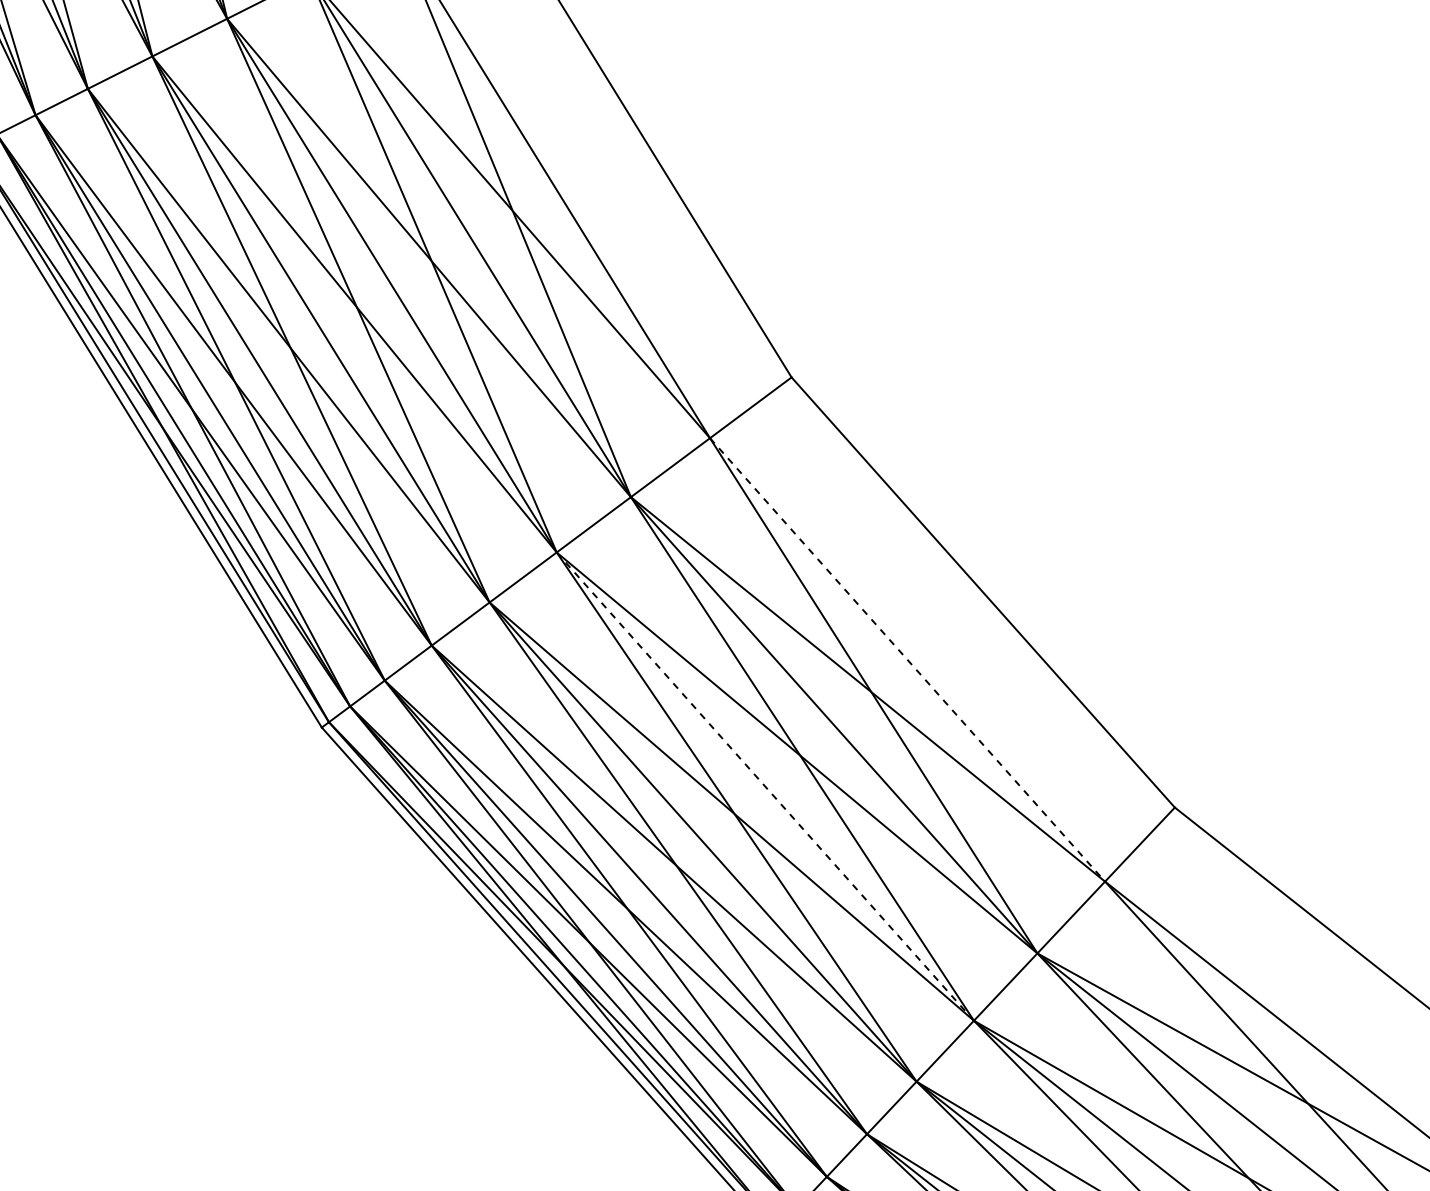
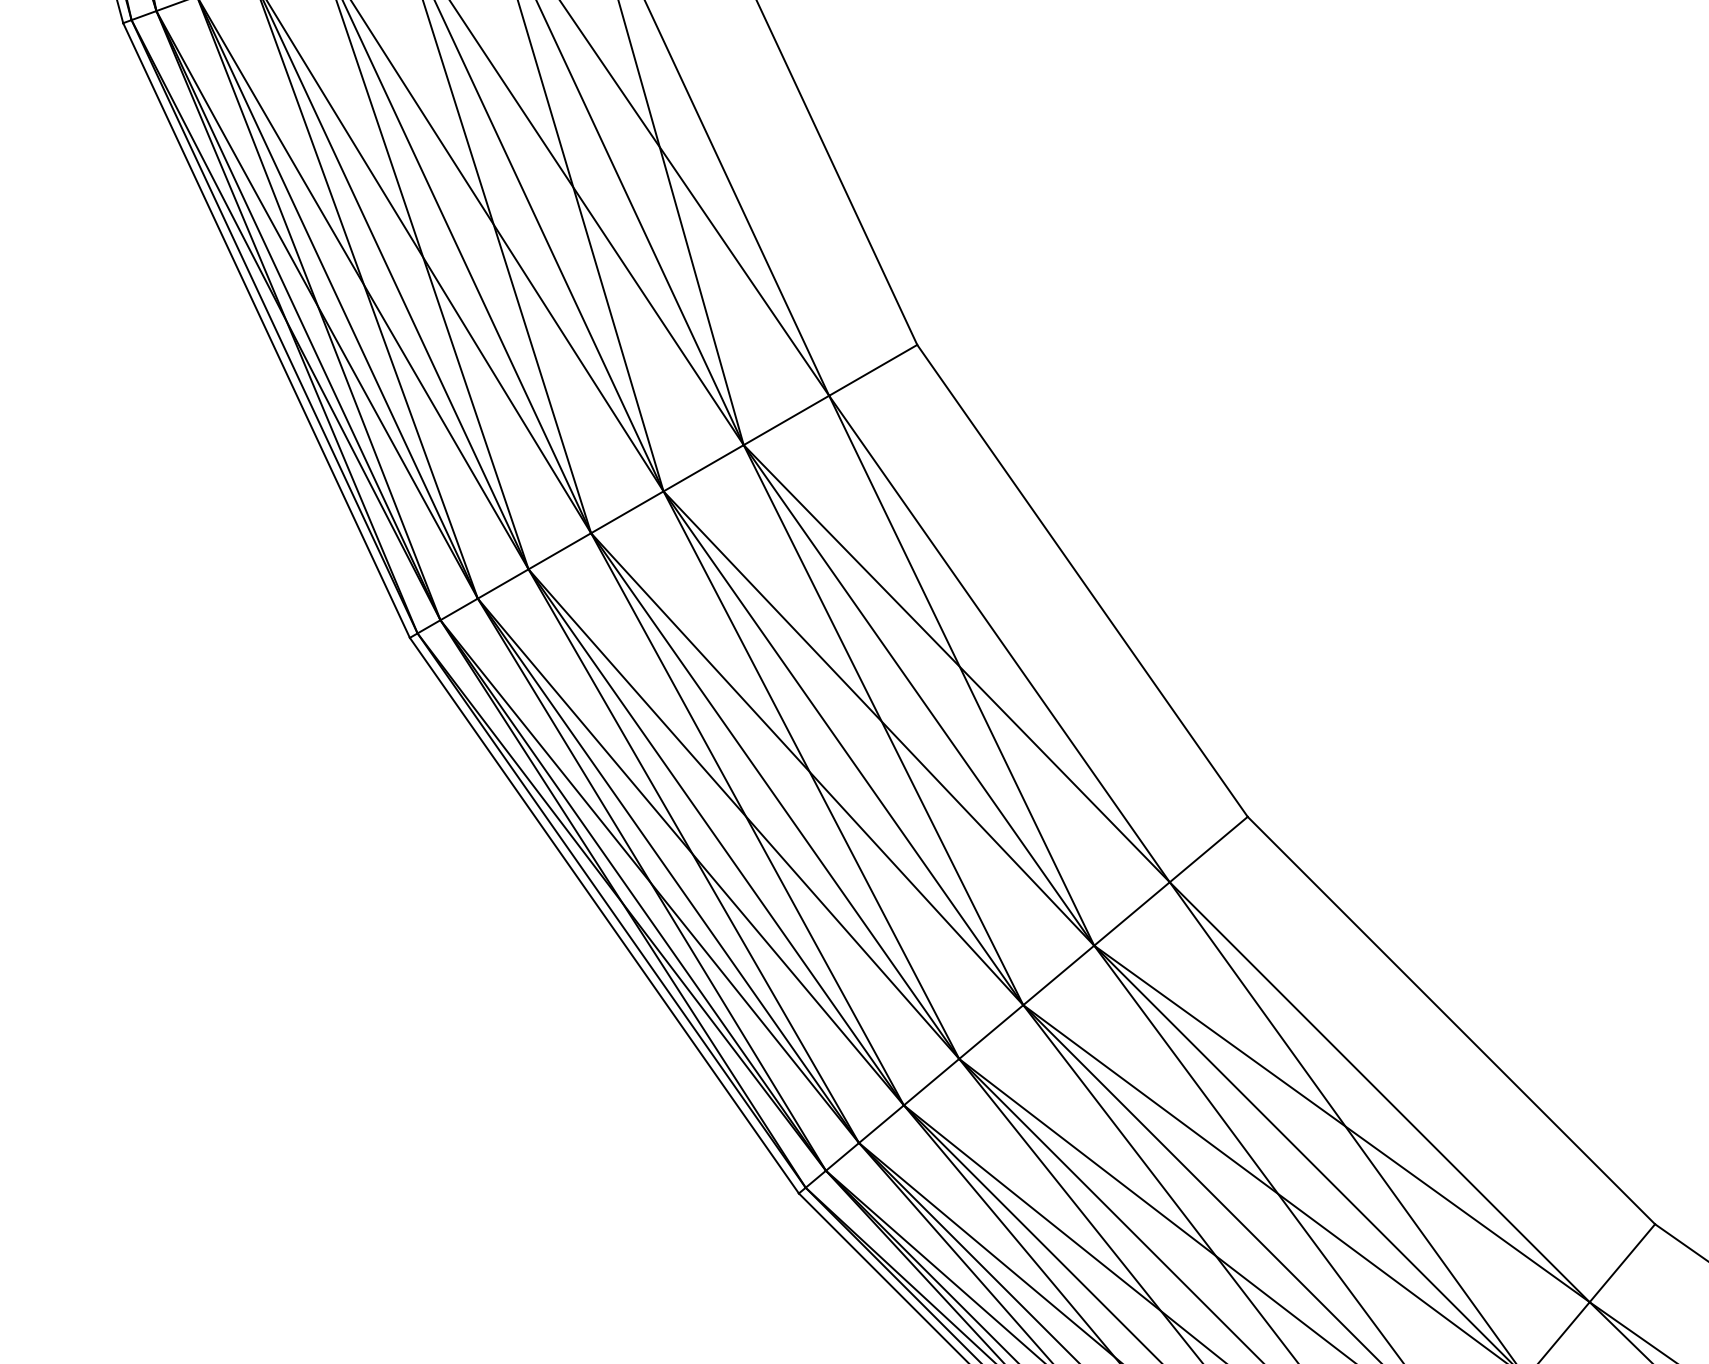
line: (907, 660) -> (999, 639), dashed -> solid
line: (765, 786) -> (843, 748), dashed -> solid

